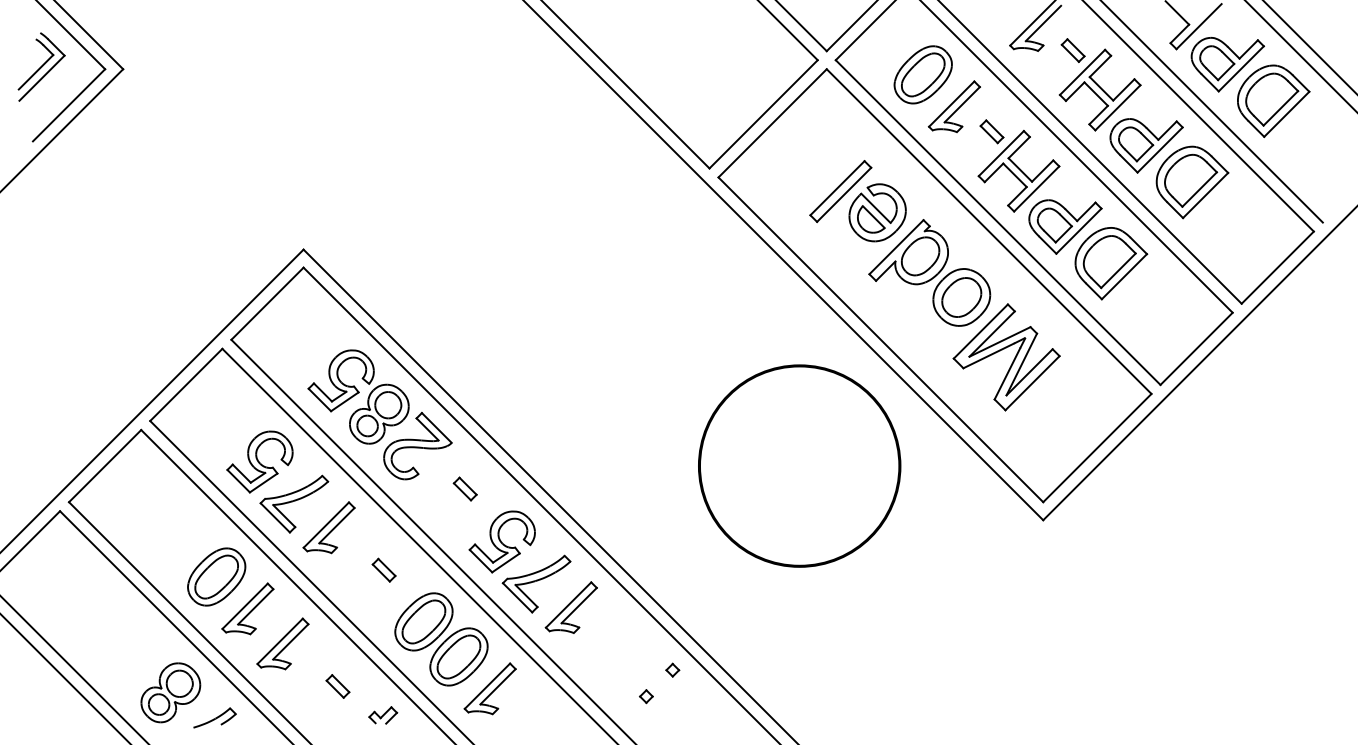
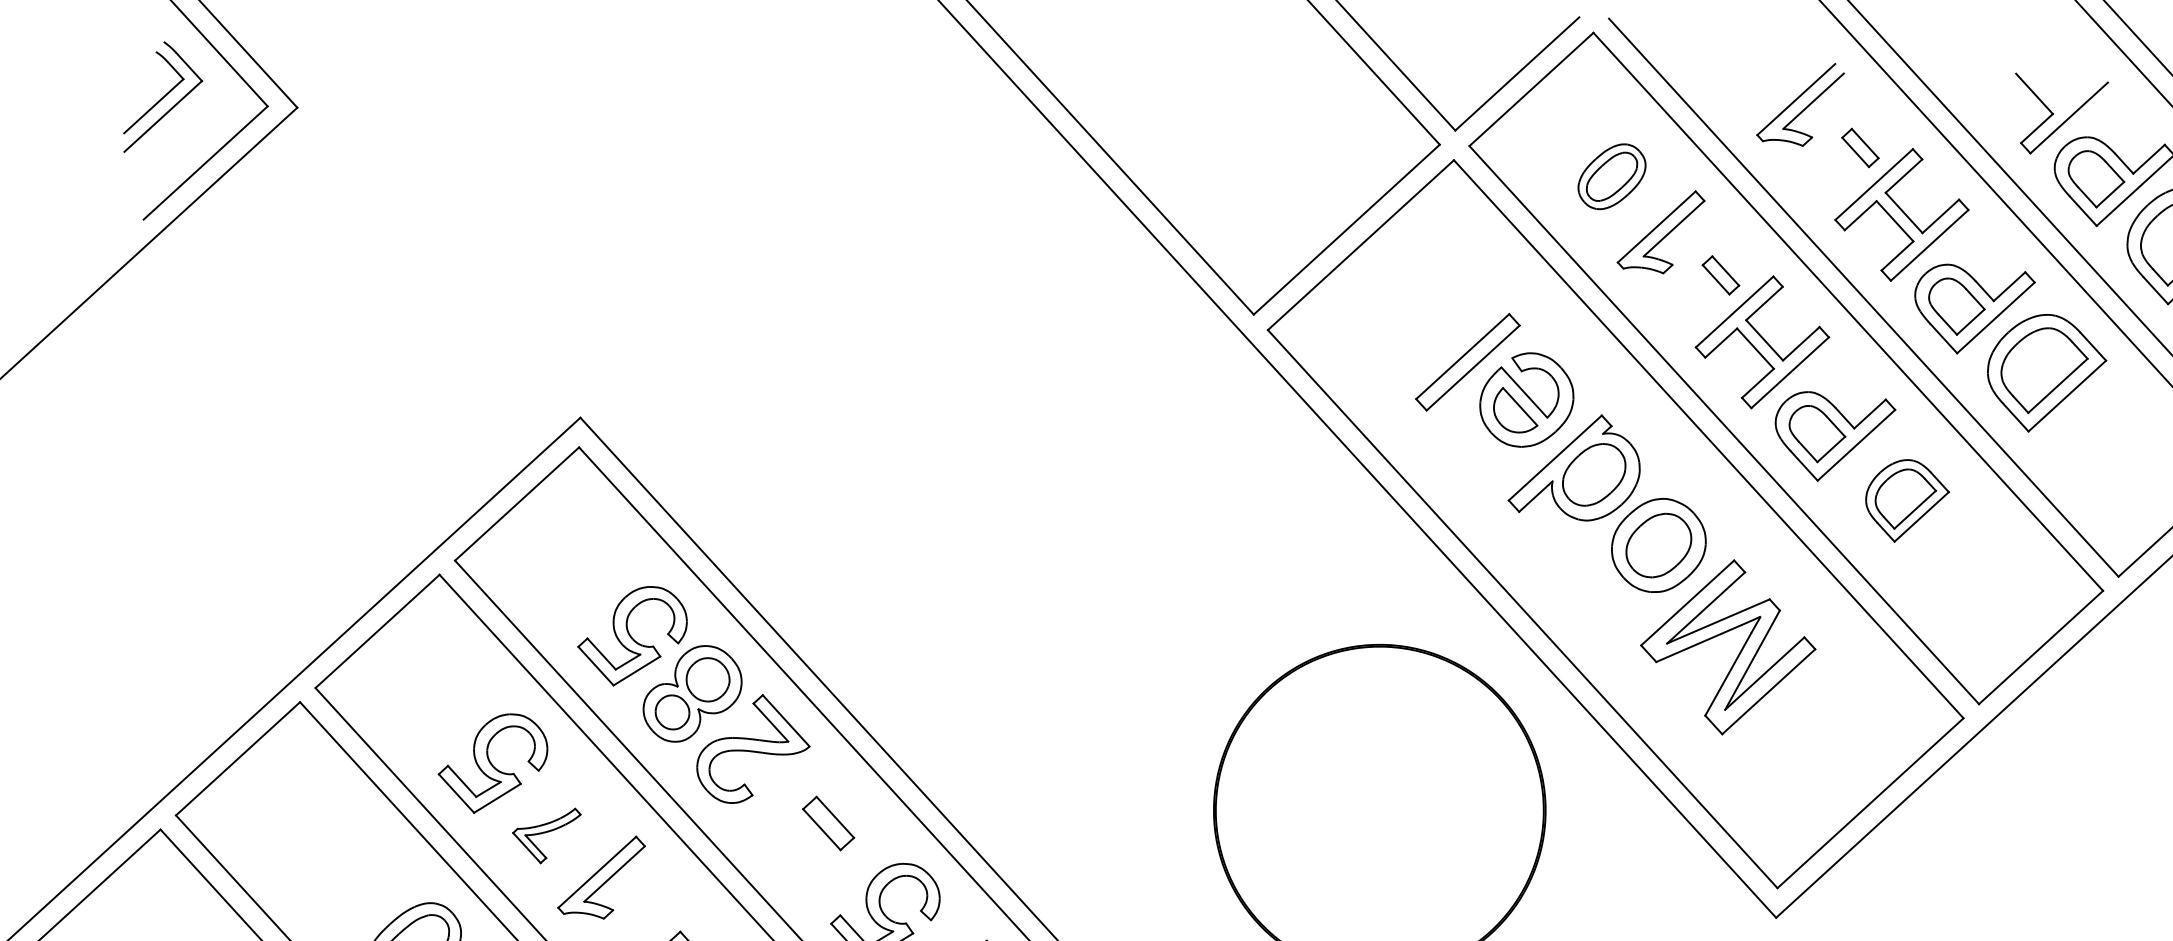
part: (922, 74) -> (1610, 176), size x0.7
part: (1111, 263) -> (1907, 500), size x0.7
part: (464, 488) -> (827, 822), size x1.4
part: (294, 503) -> (546, 834), size x0.6

